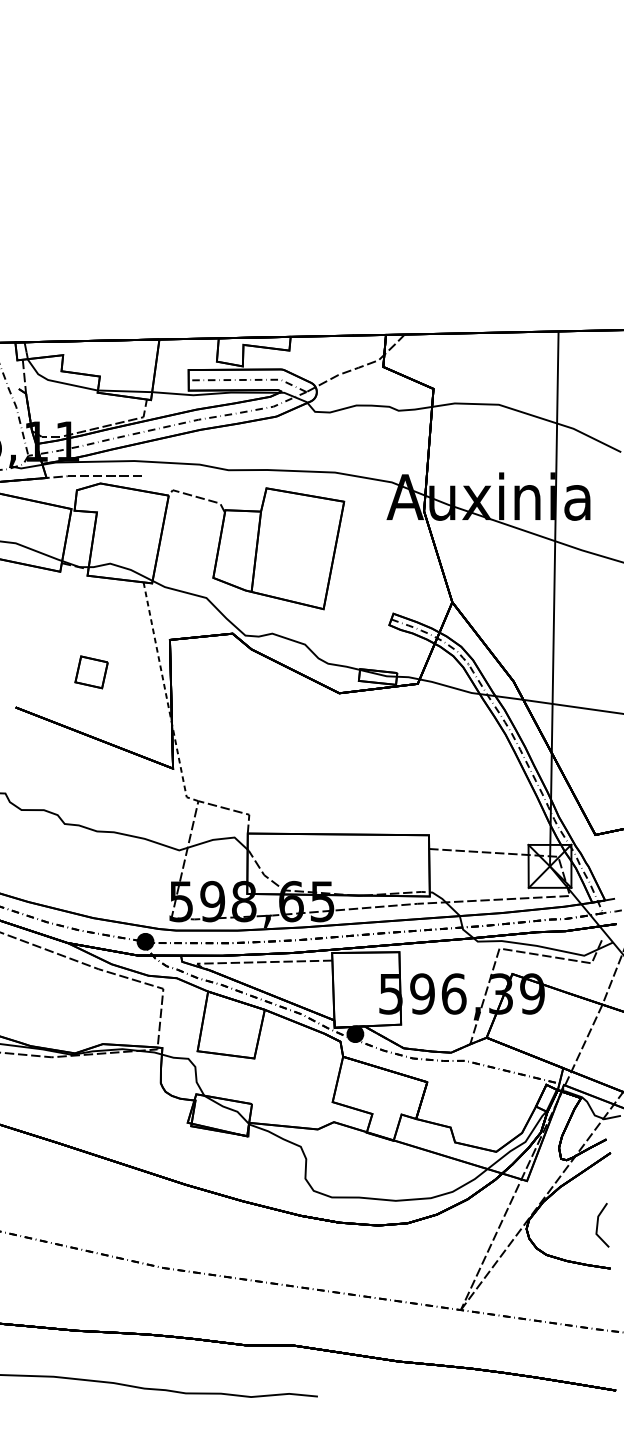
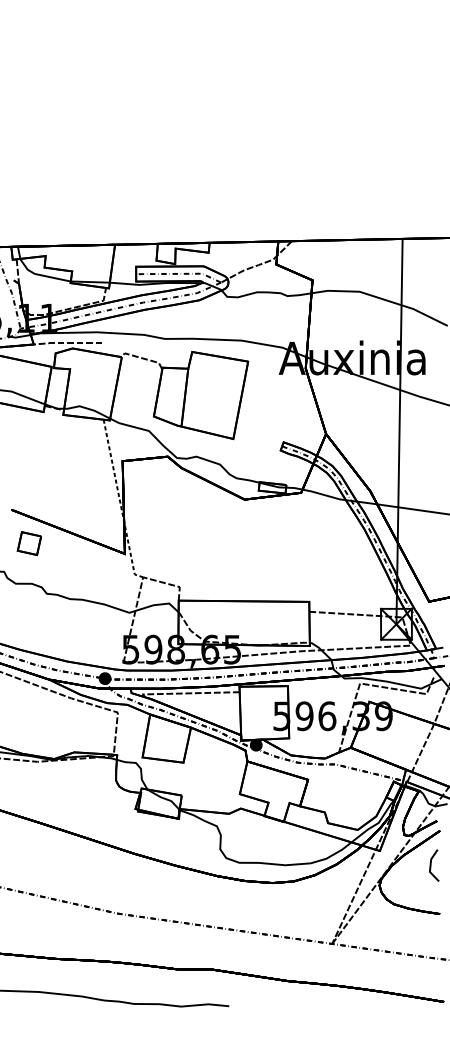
part: (91, 672) -> (29, 543), moved
line: (598, 1224) -> (431, 865), moved

